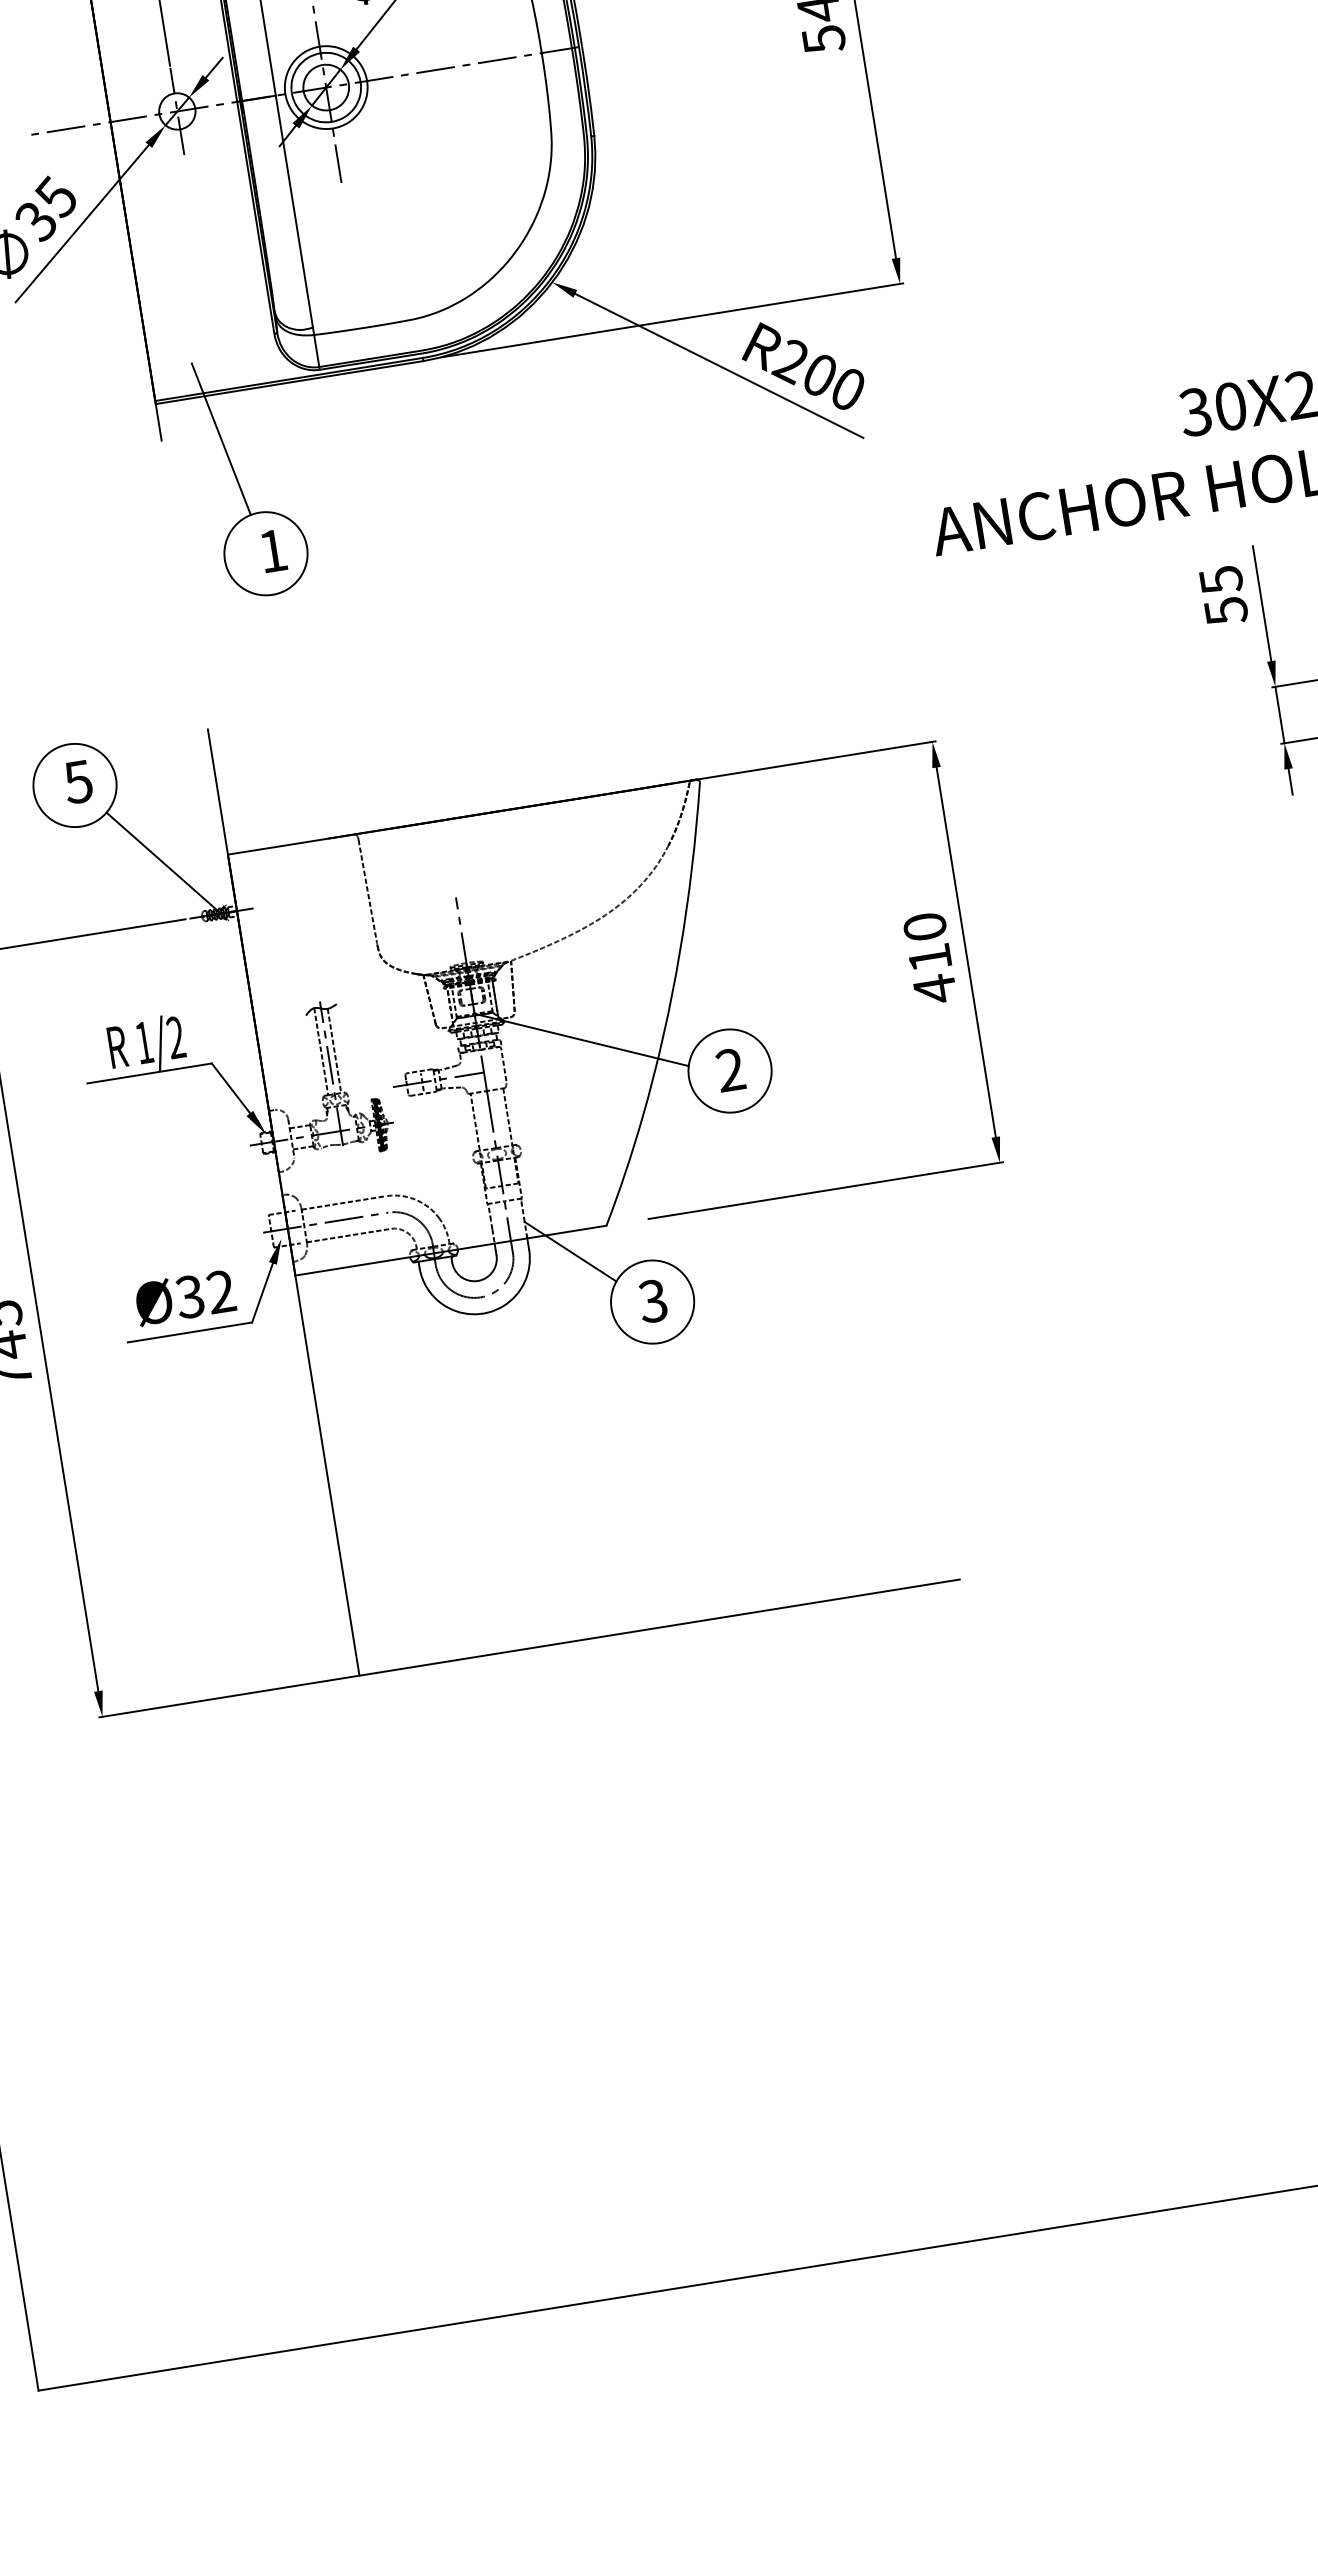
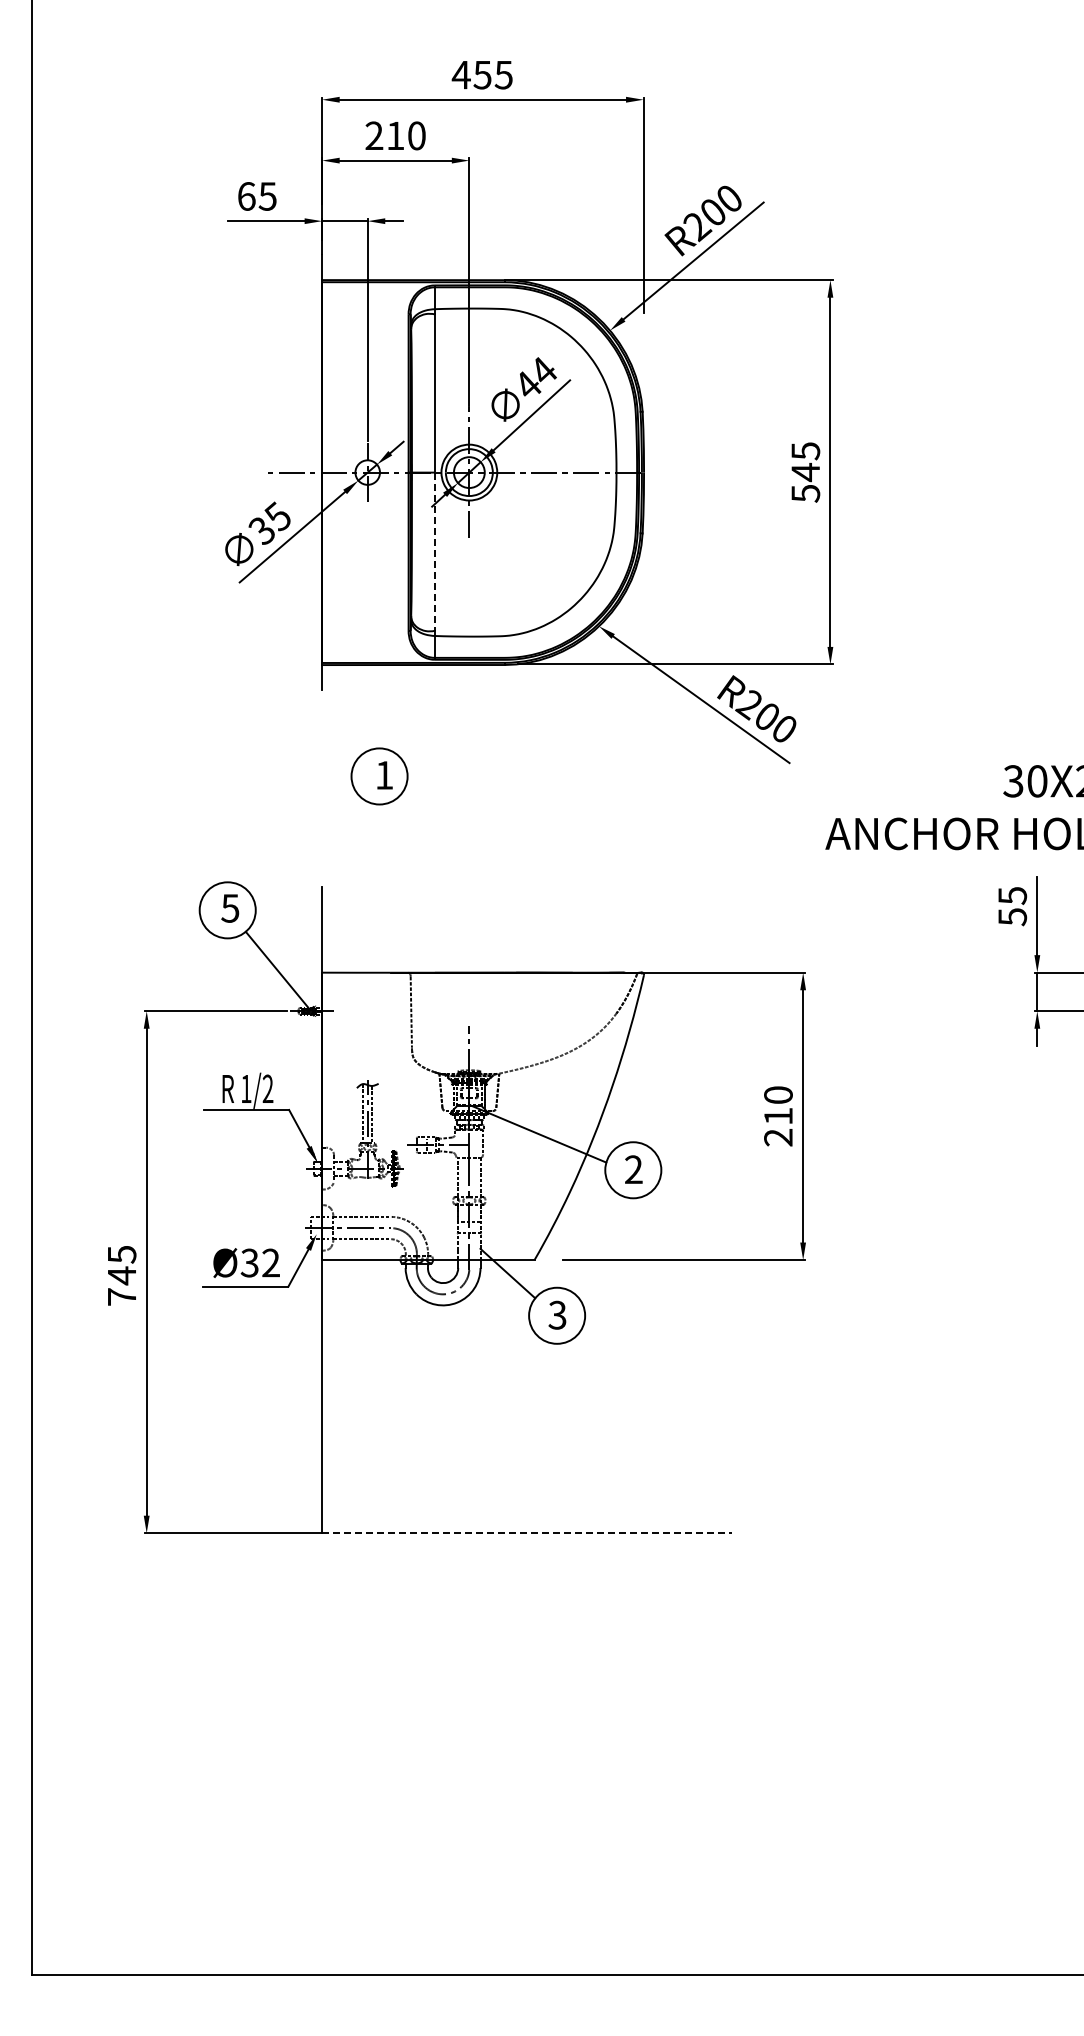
line: (293, 212) -> (434, 552), solid -> dashed
line: (220, 439) -> (361, 695), removed
text: (935, 988) -> (778, 1137), 410 -> 210
line: (660, 1627) -> (527, 1533), solid -> dashed

